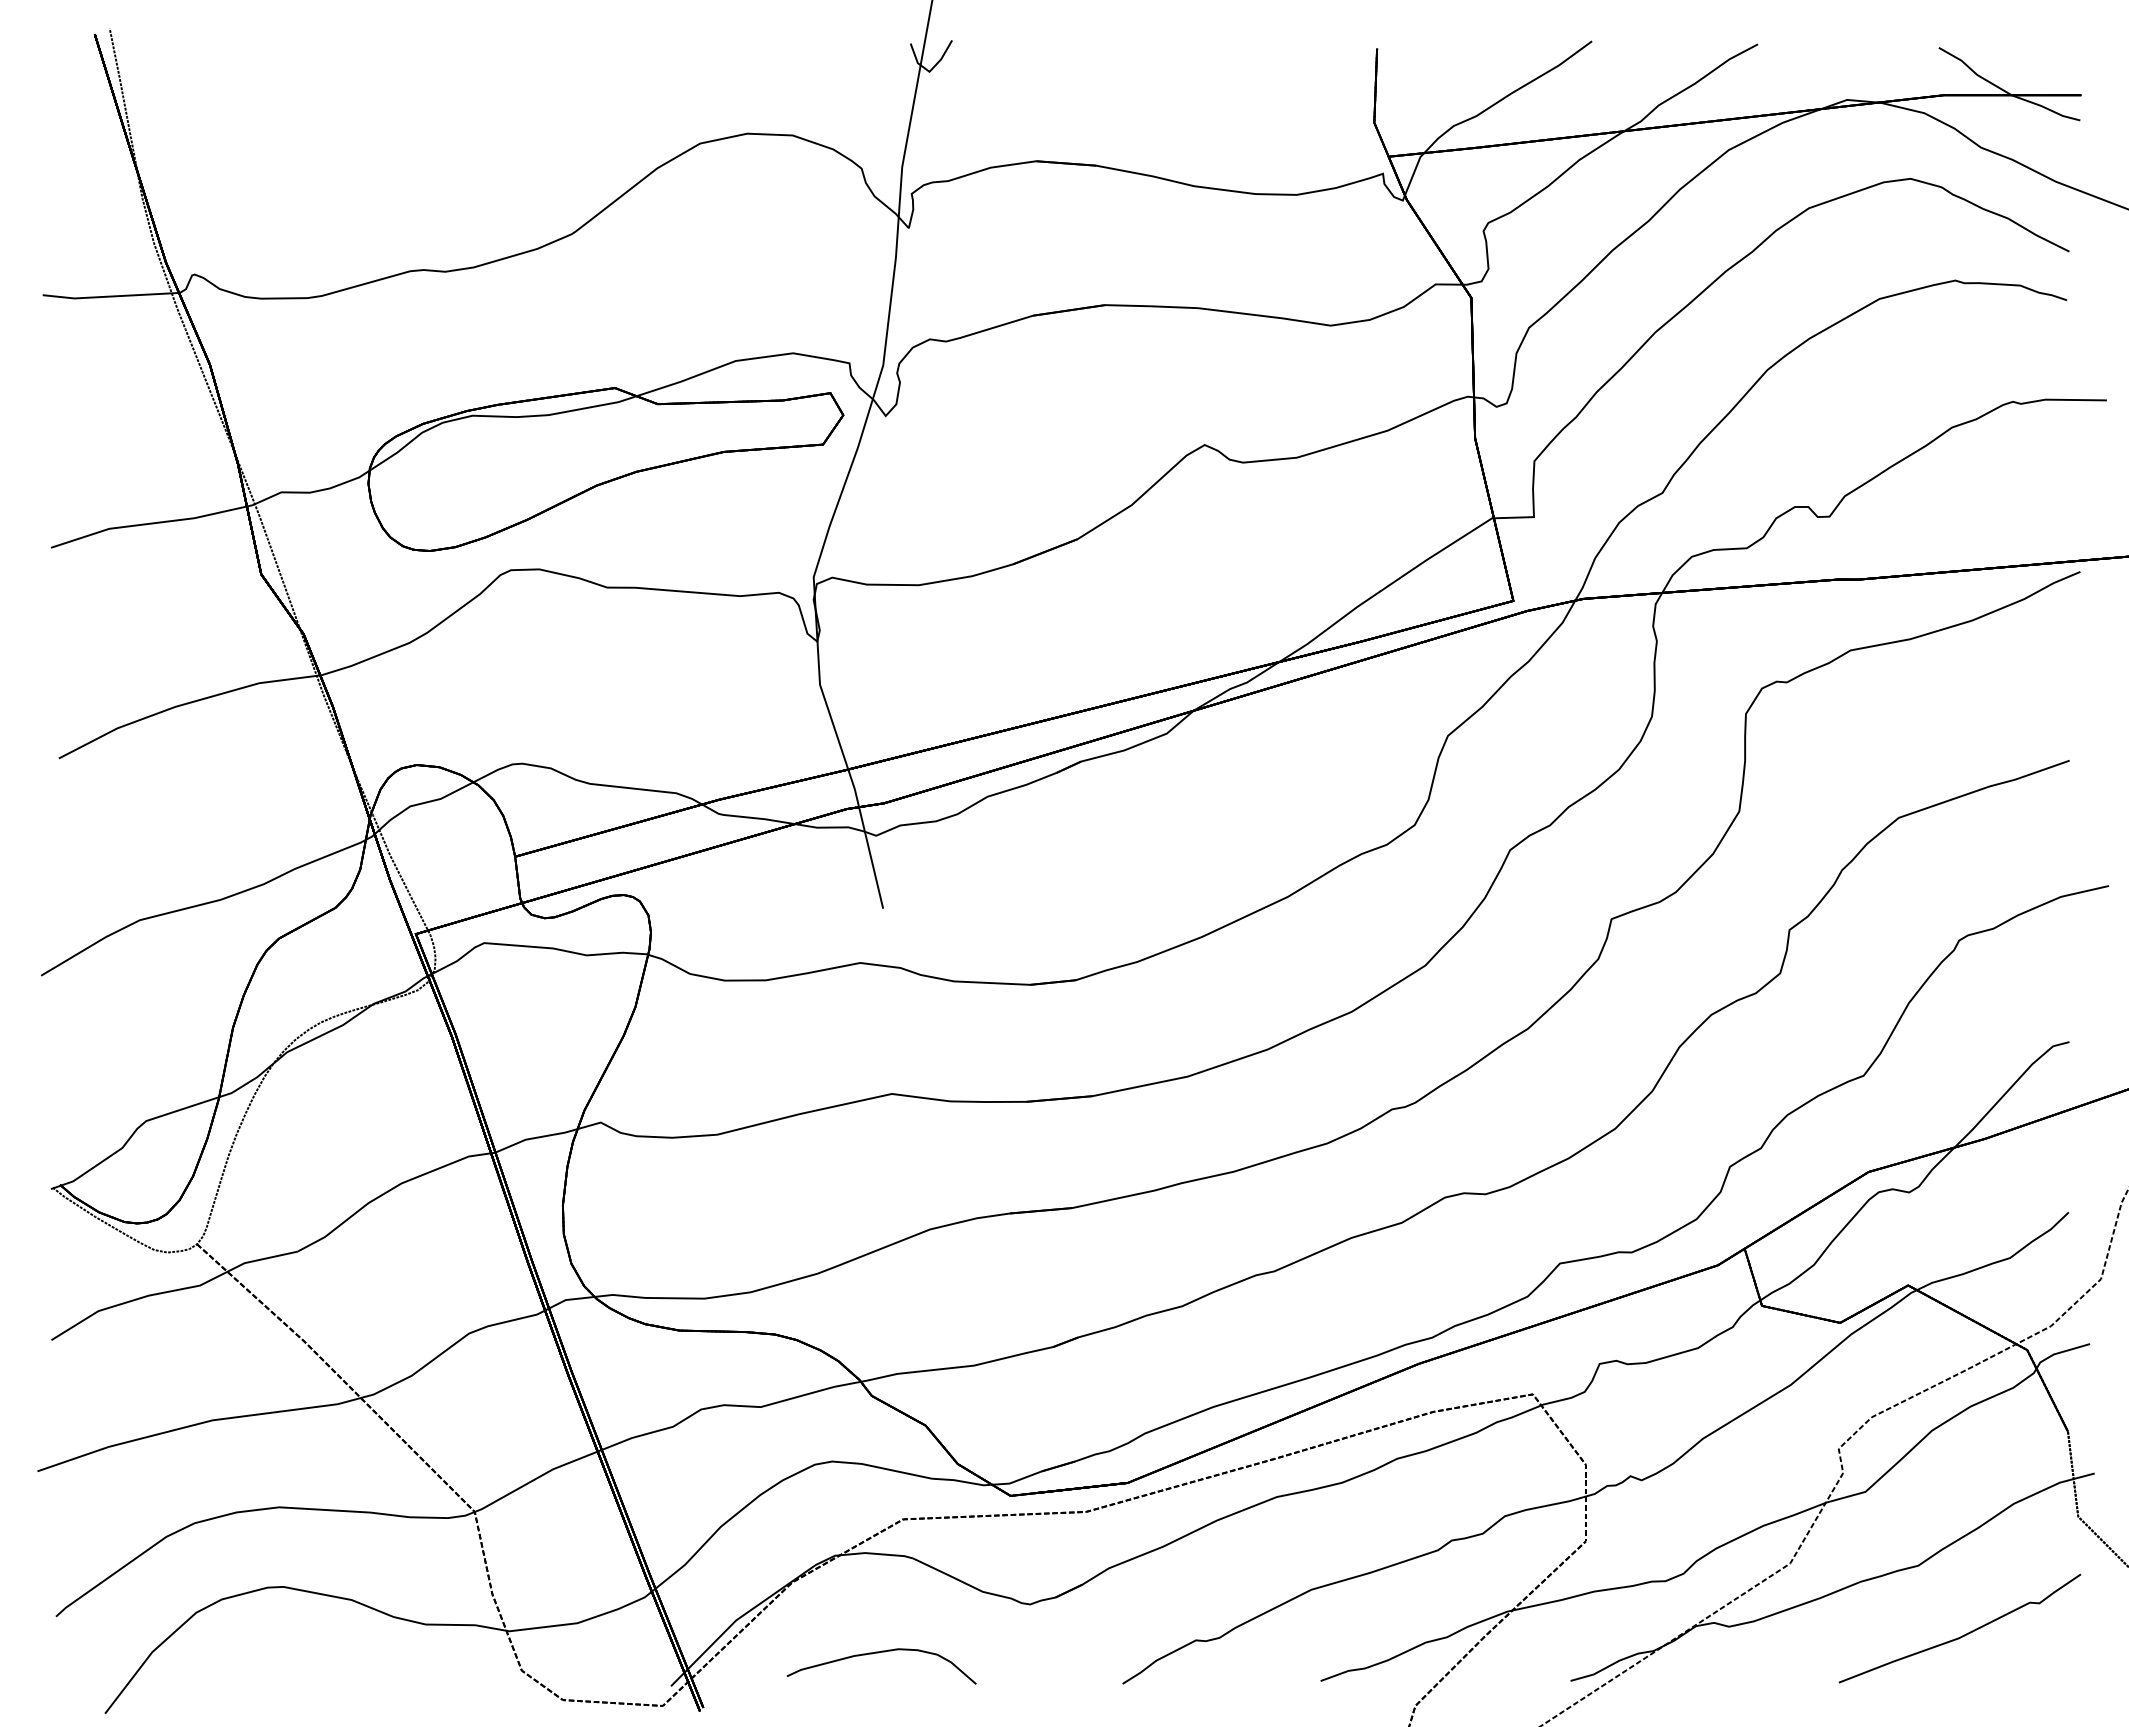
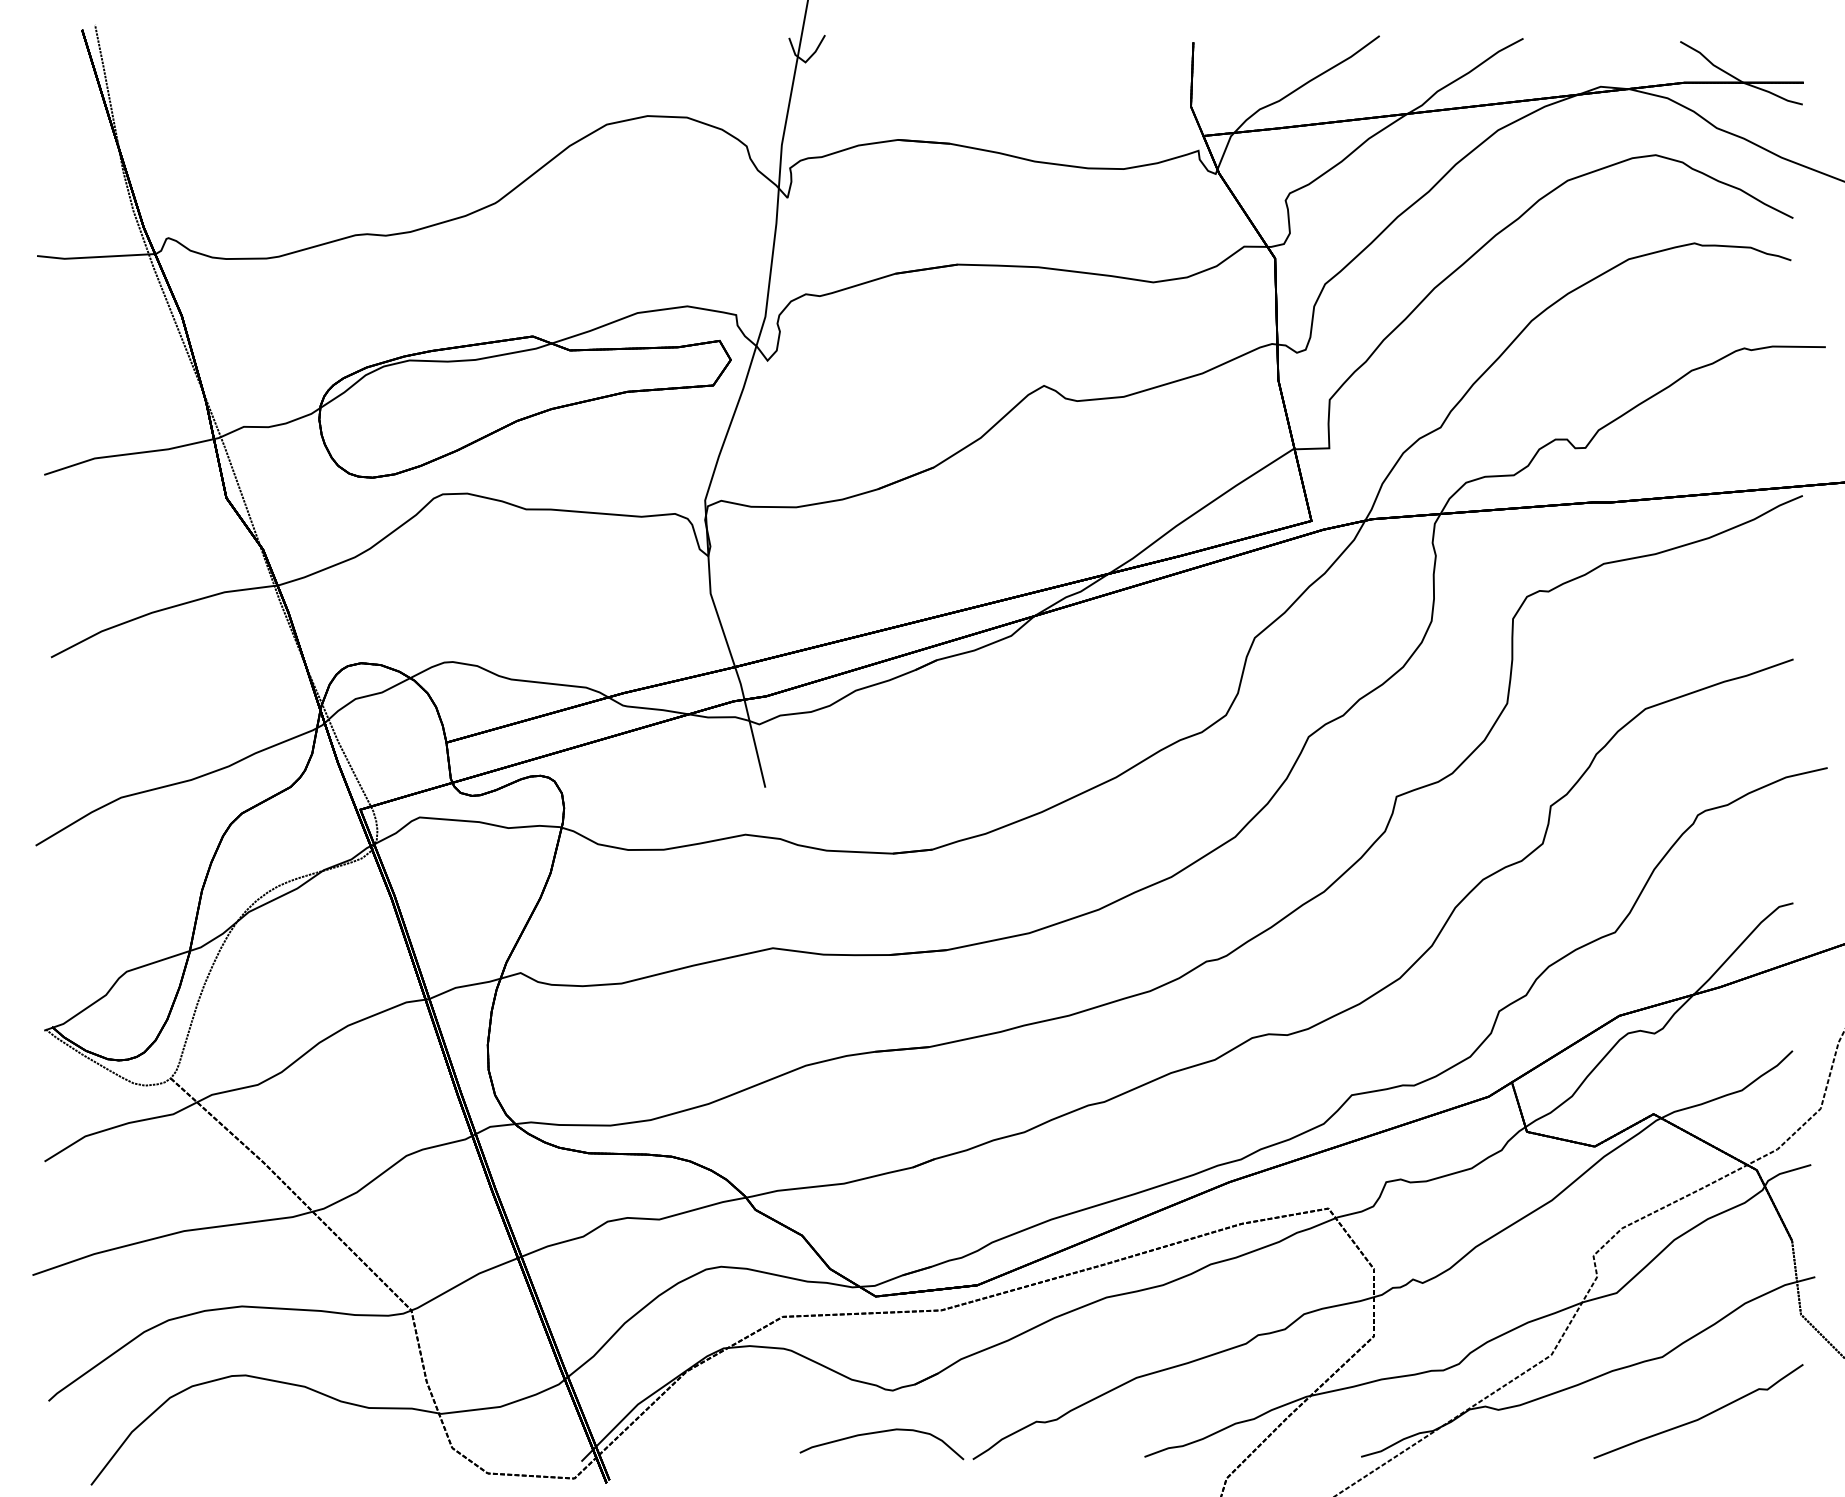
curve: (878, 1653) -> (879, 1433), moved

